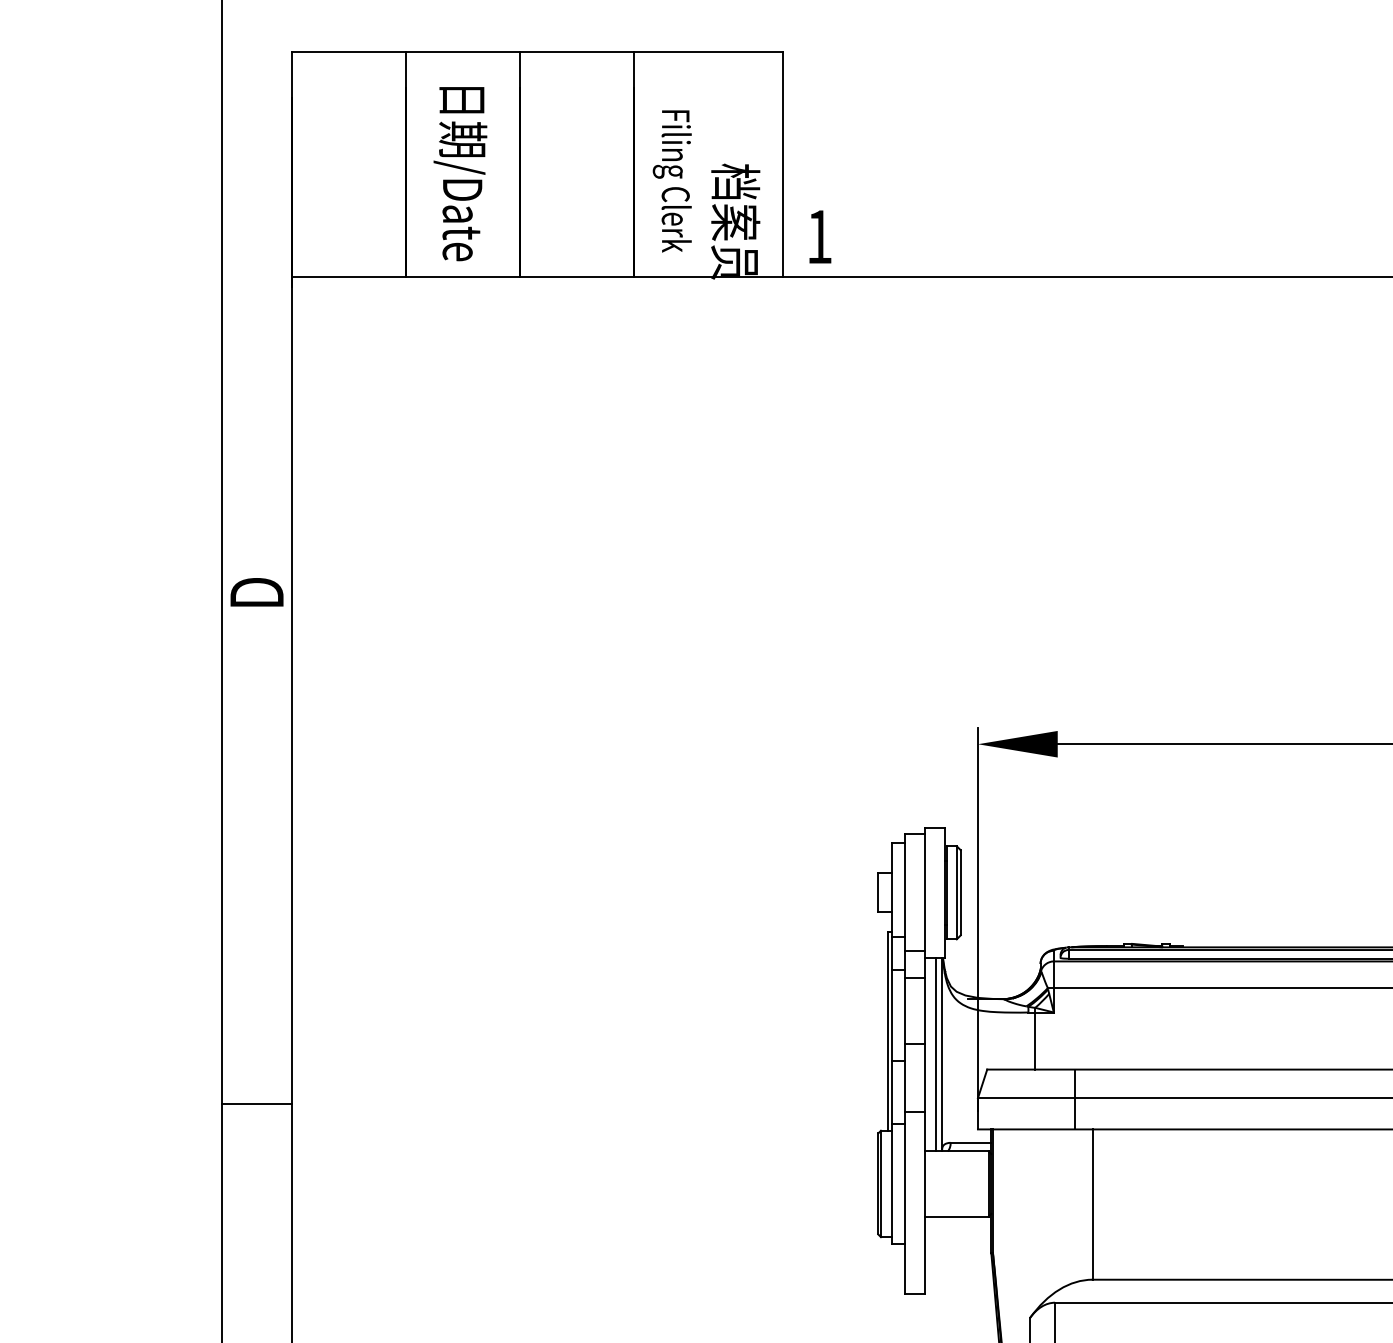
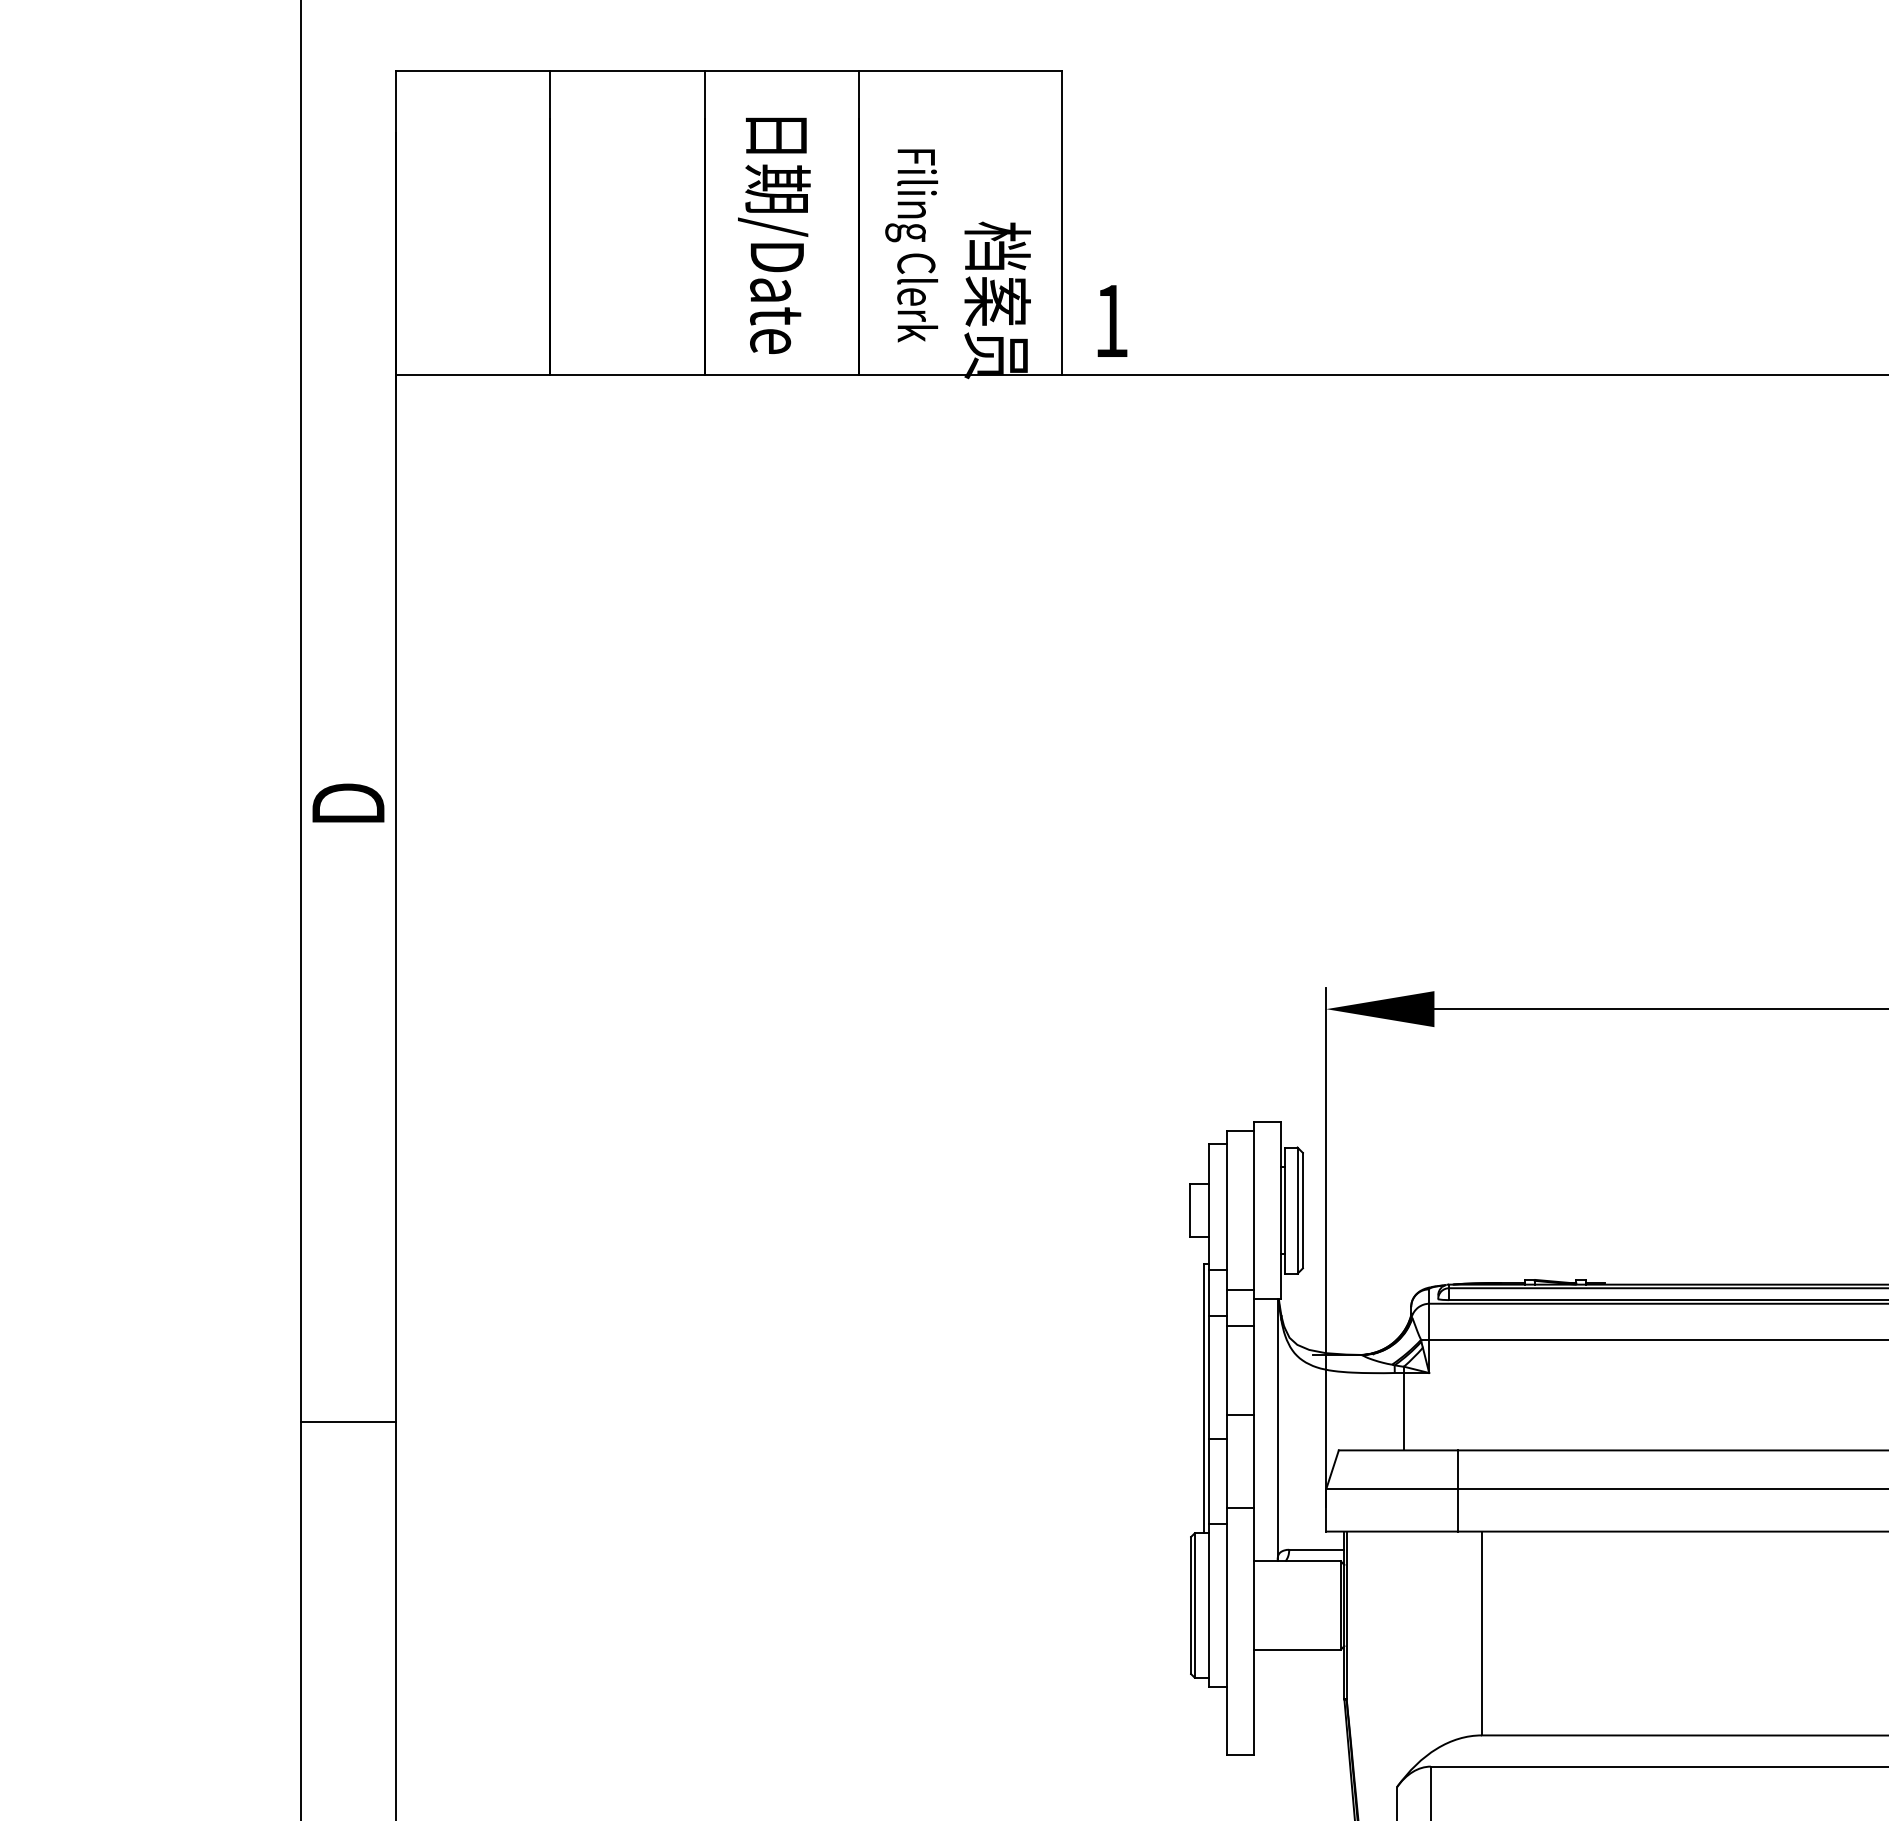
text: (460, 173) -> (774, 235), moved
line: (935, 1054) -> (1268, 1430), removed
line: (256, 1104) -> (347, 1422), moved

